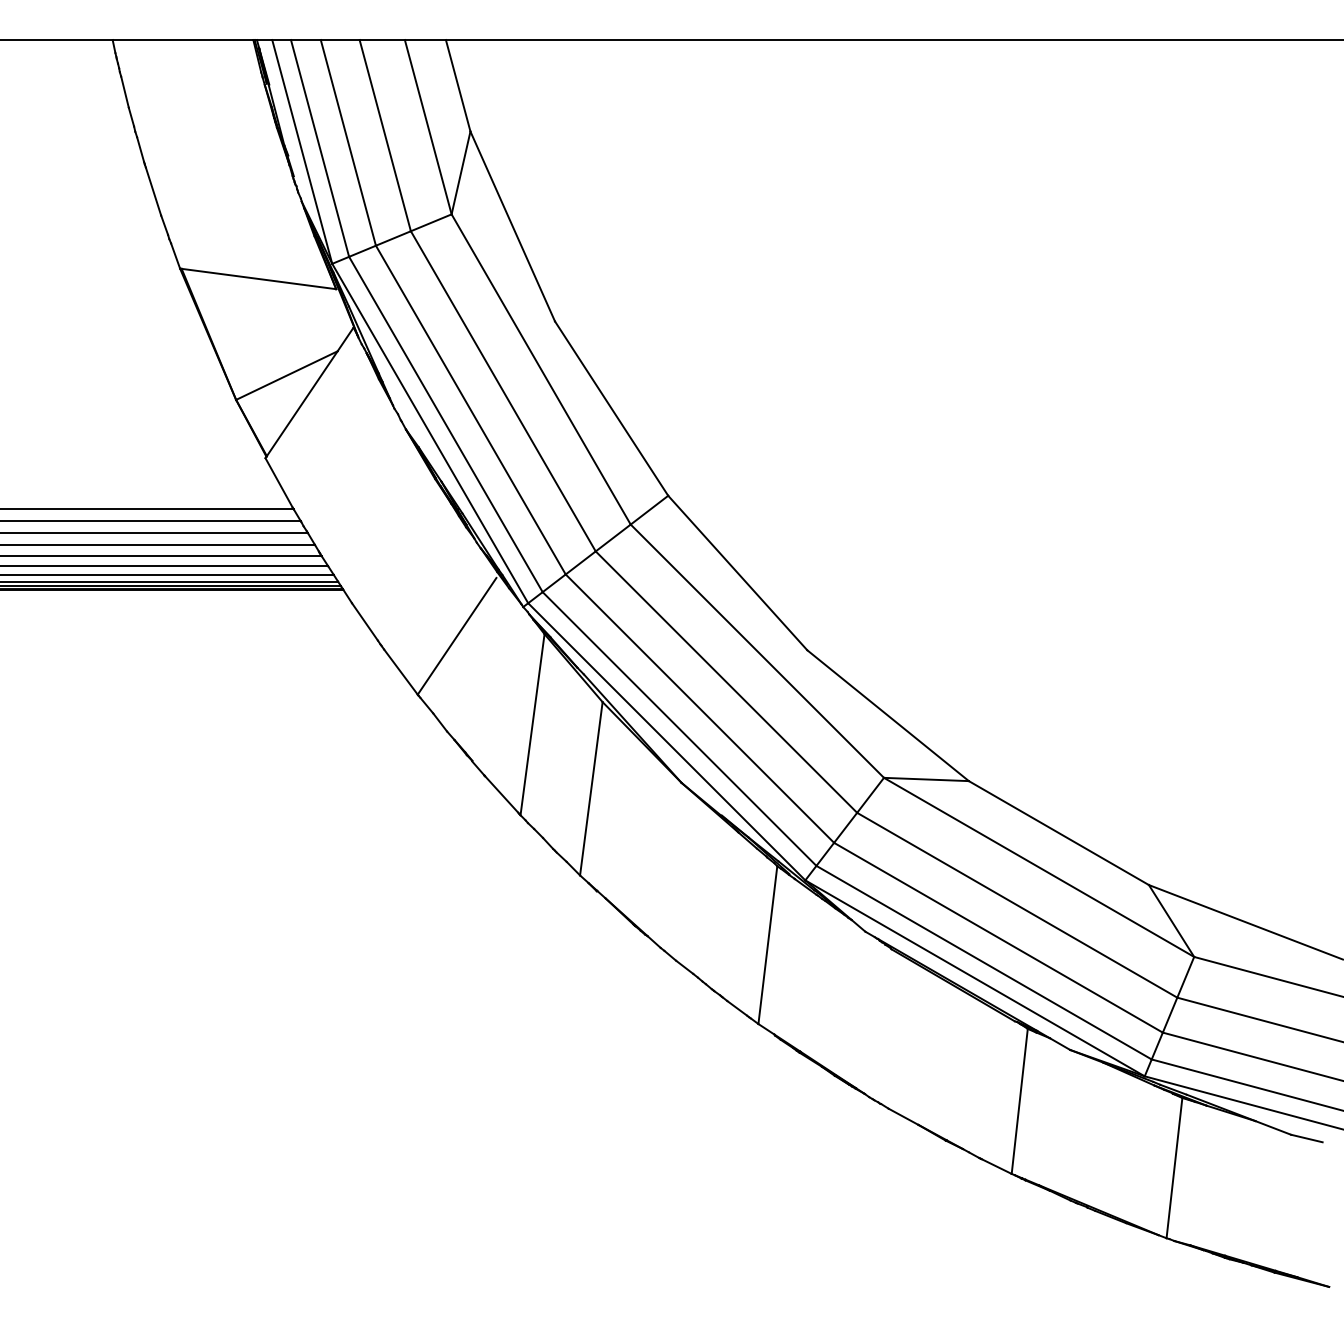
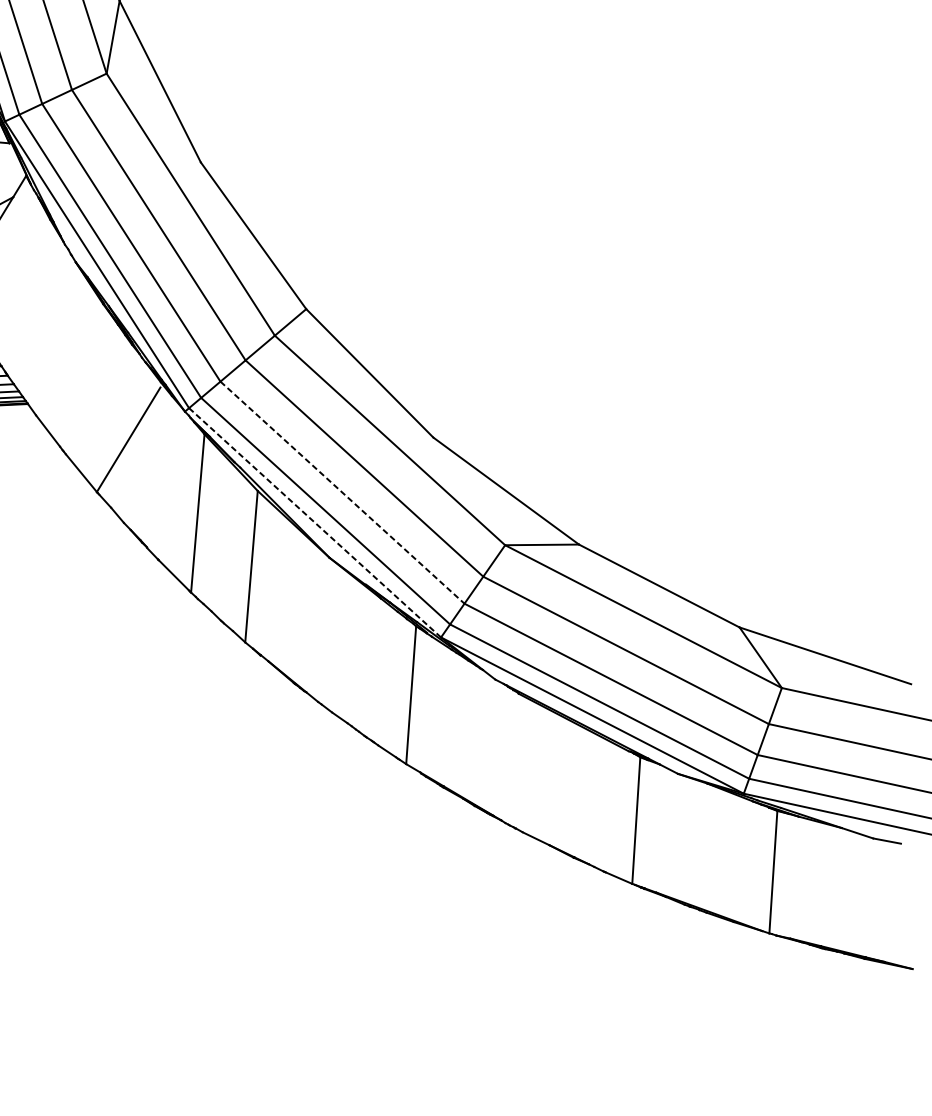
line: (699, 708) -> (342, 492), solid -> dashed
line: (666, 741) -> (314, 522), solid -> dashed

